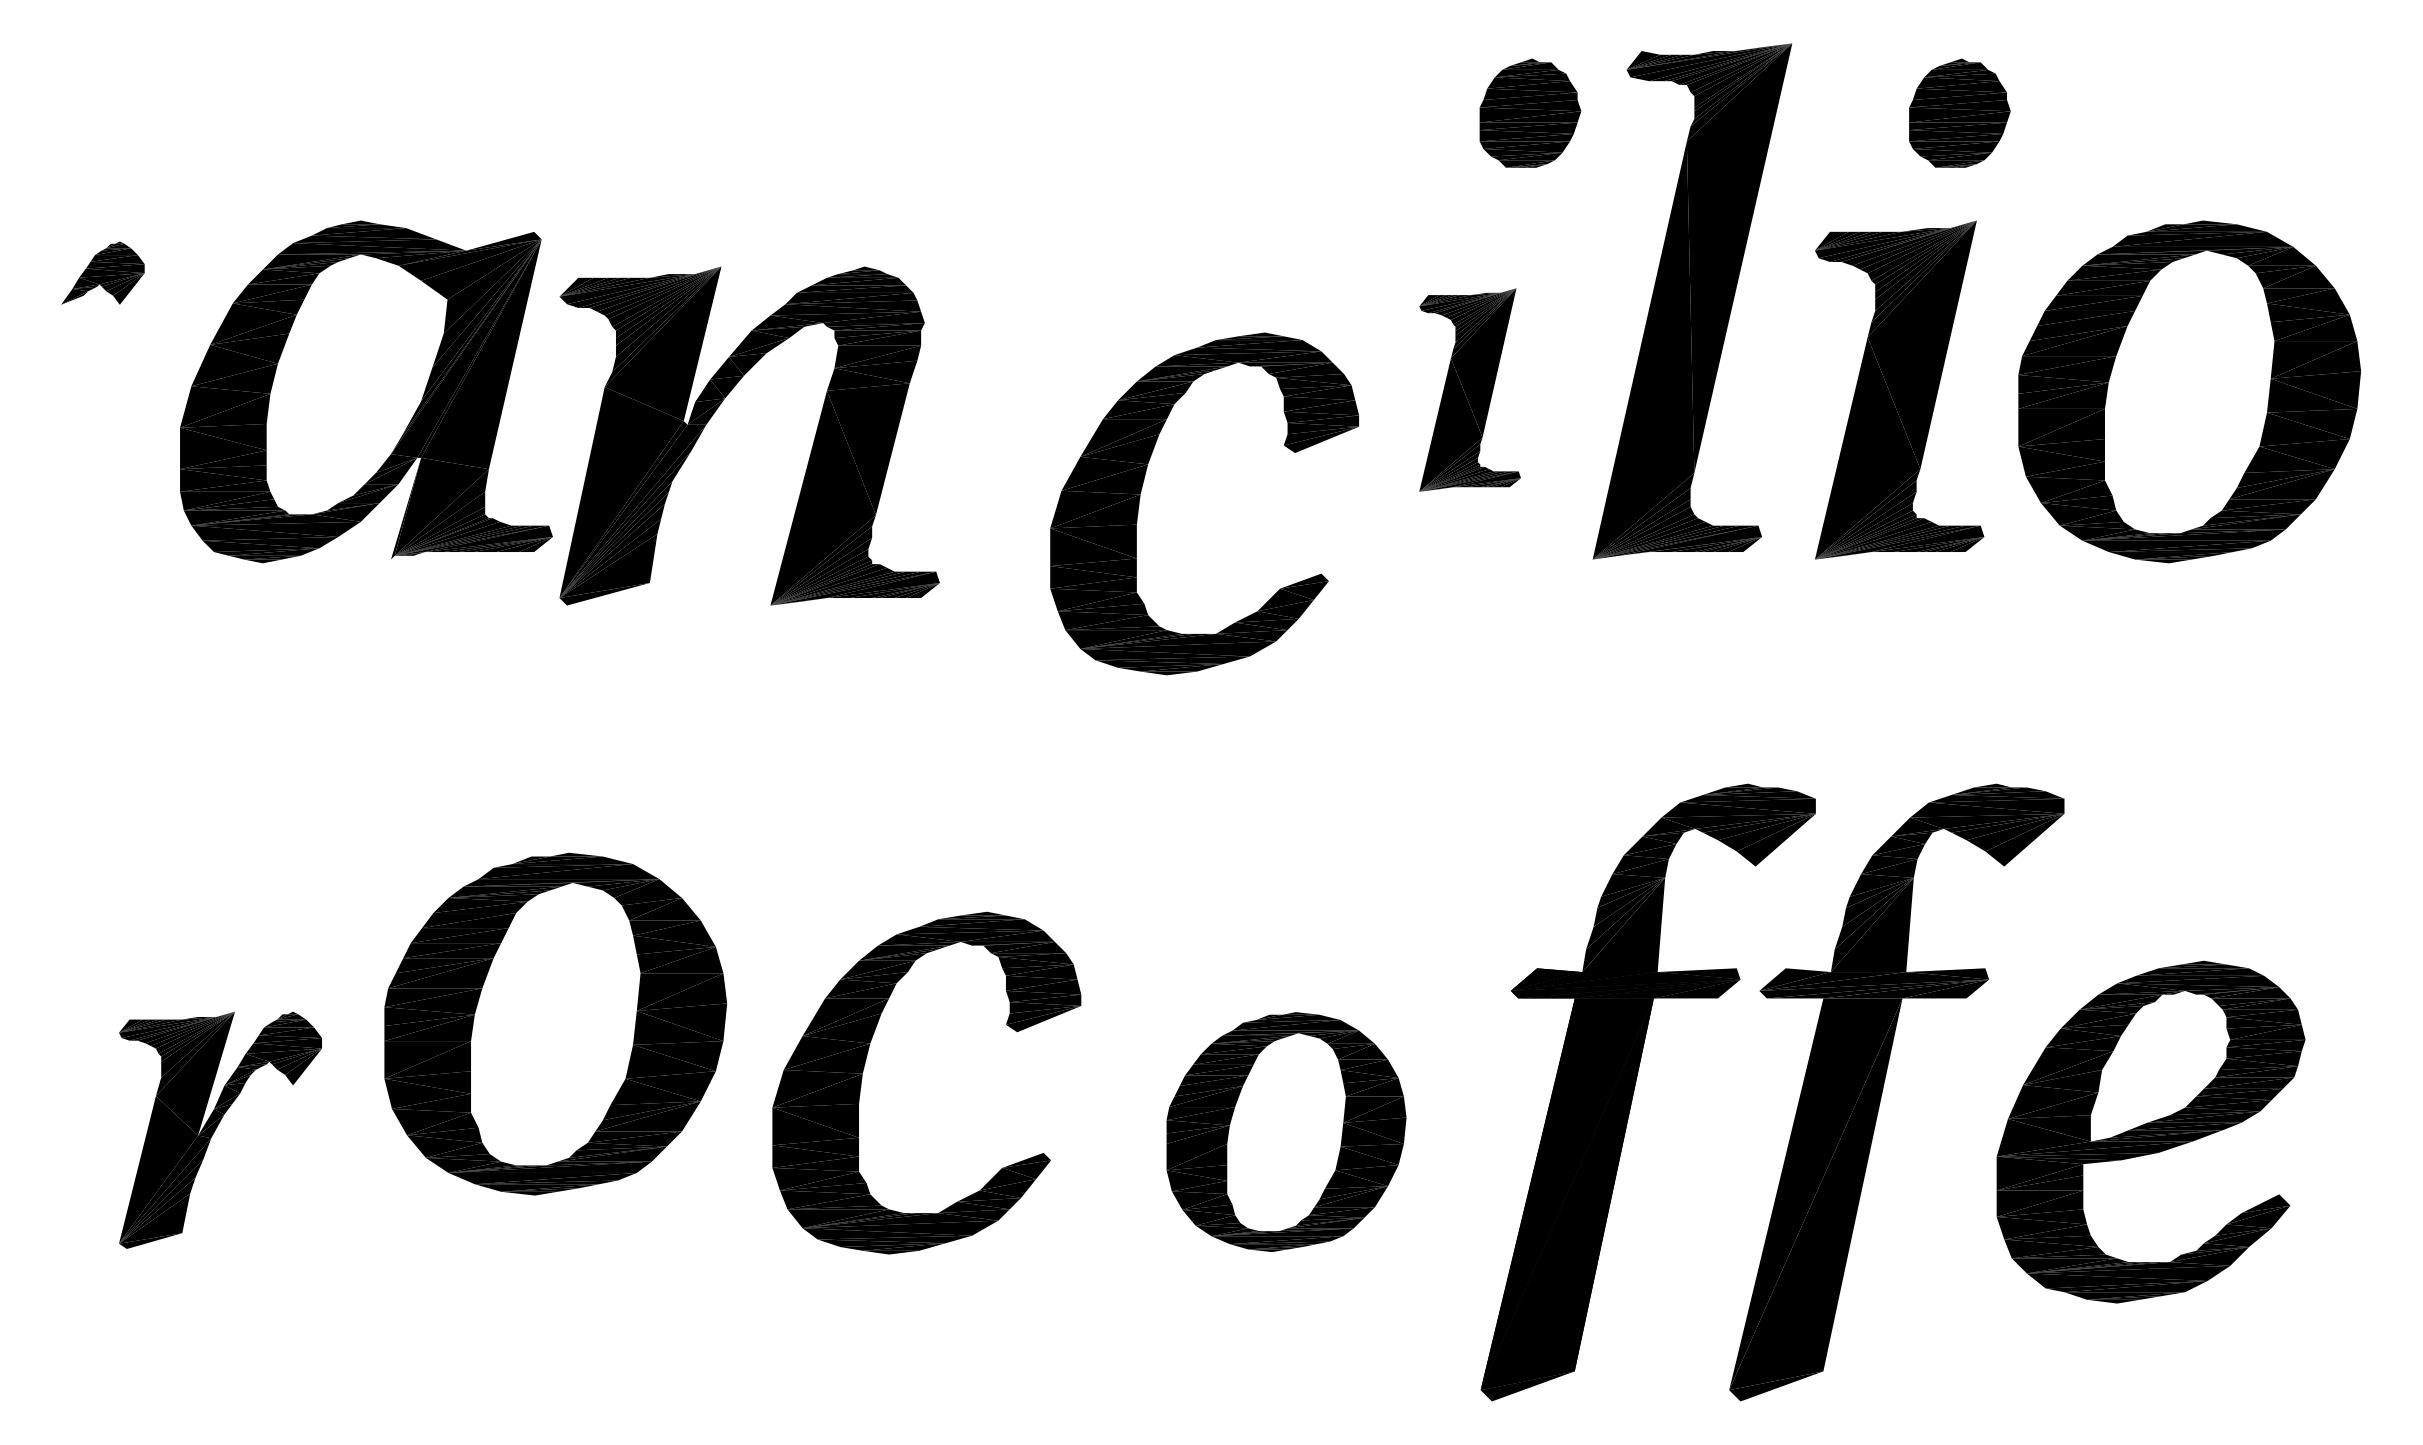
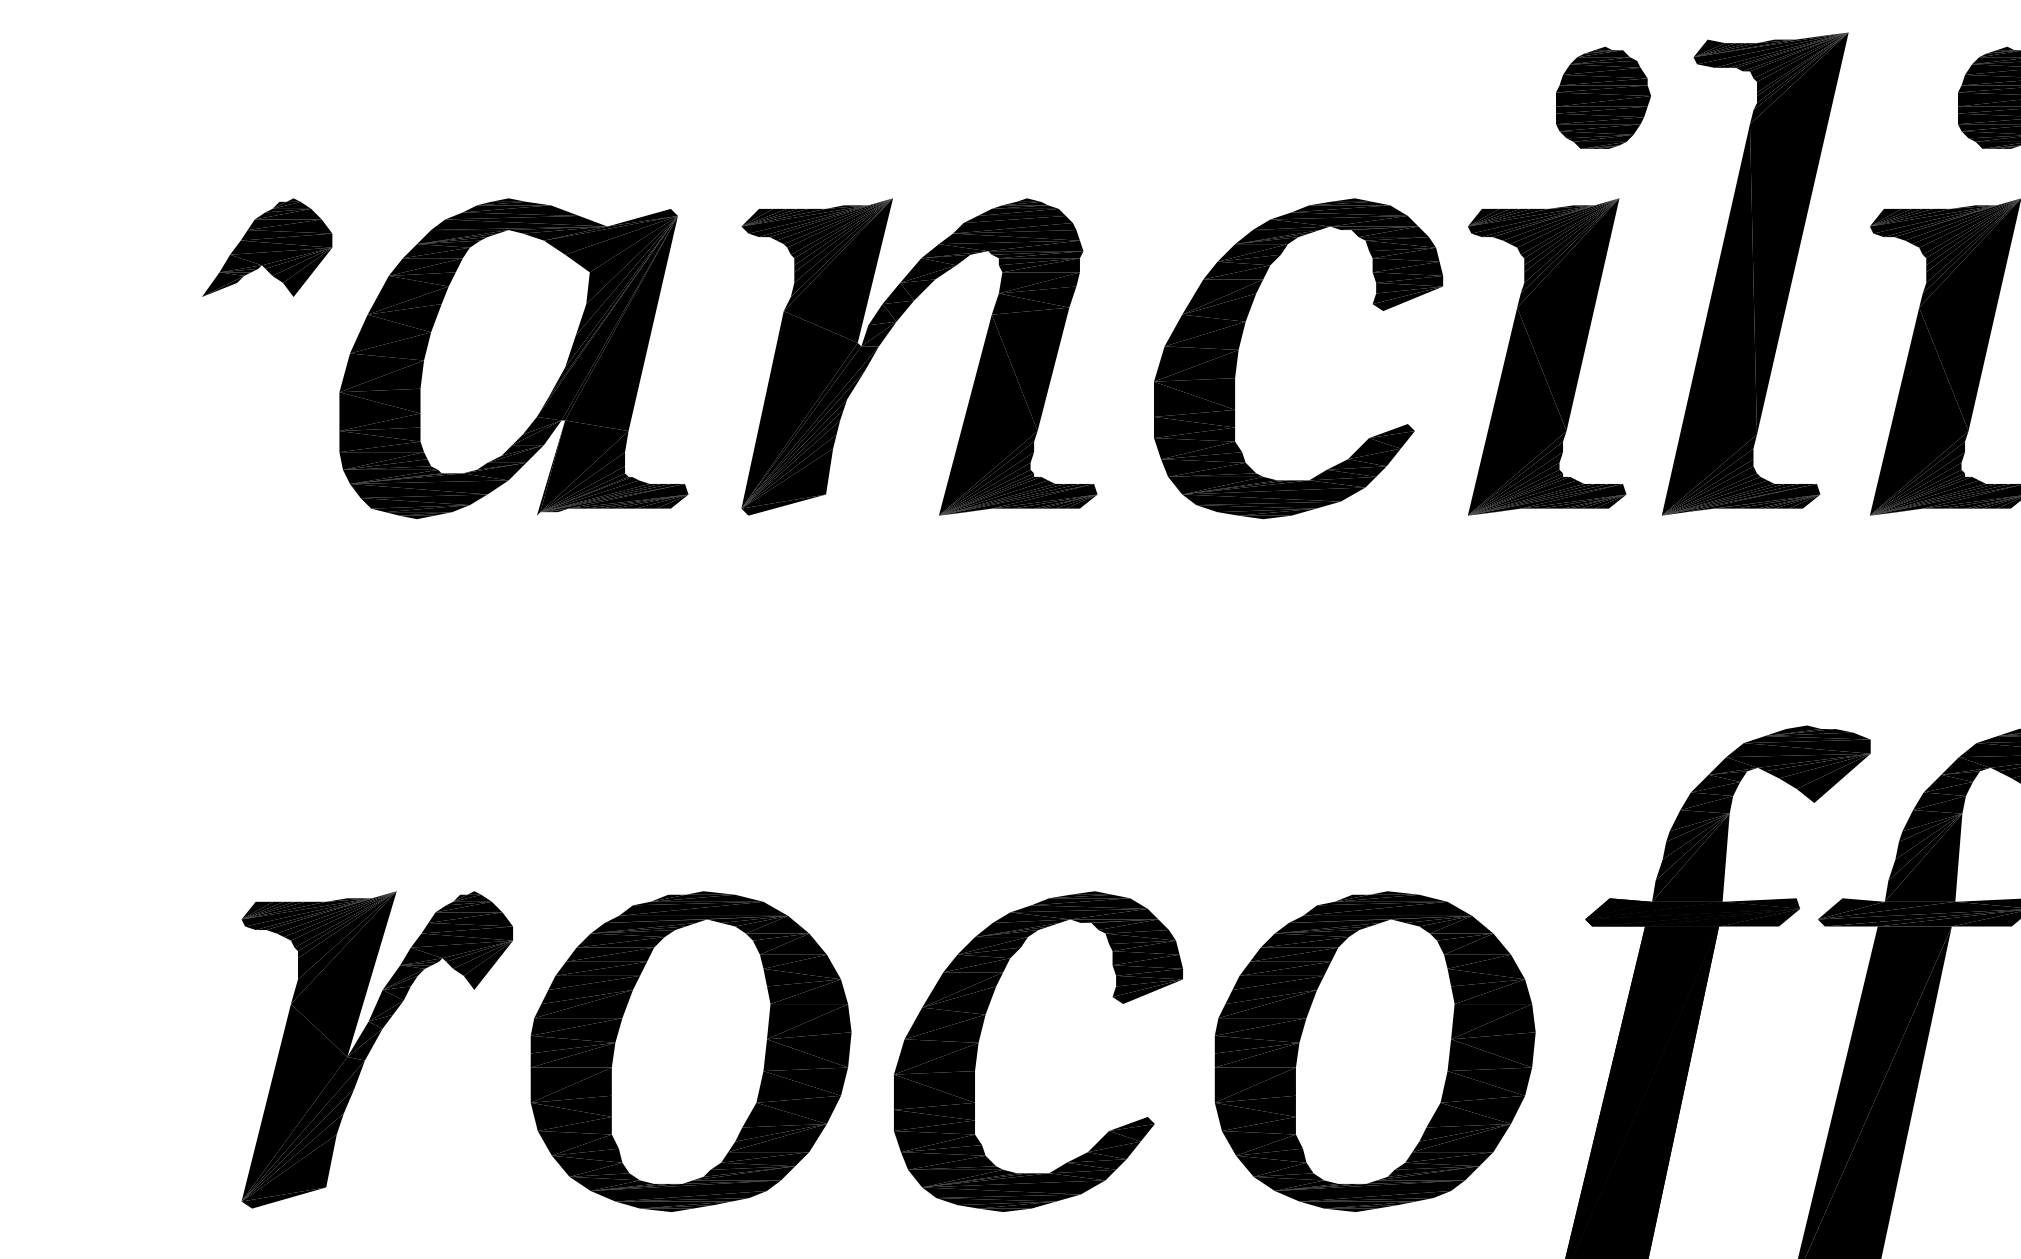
part: (102, 272) -> (266, 246), size x1.67
part: (1469, 389) -> (1546, 356), size x1.67
part: (715, 412) -> (887, 334), moved
part: (1142, 488) -> (1240, 344), moved
part: (555, 1023) -> (690, 1051), moved
part: (864, 1068) -> (980, 1037), moved
part: (220, 1130) -> (377, 1050), size x1.43
part: (1286, 1131) -> (1375, 1051), size x1.43

